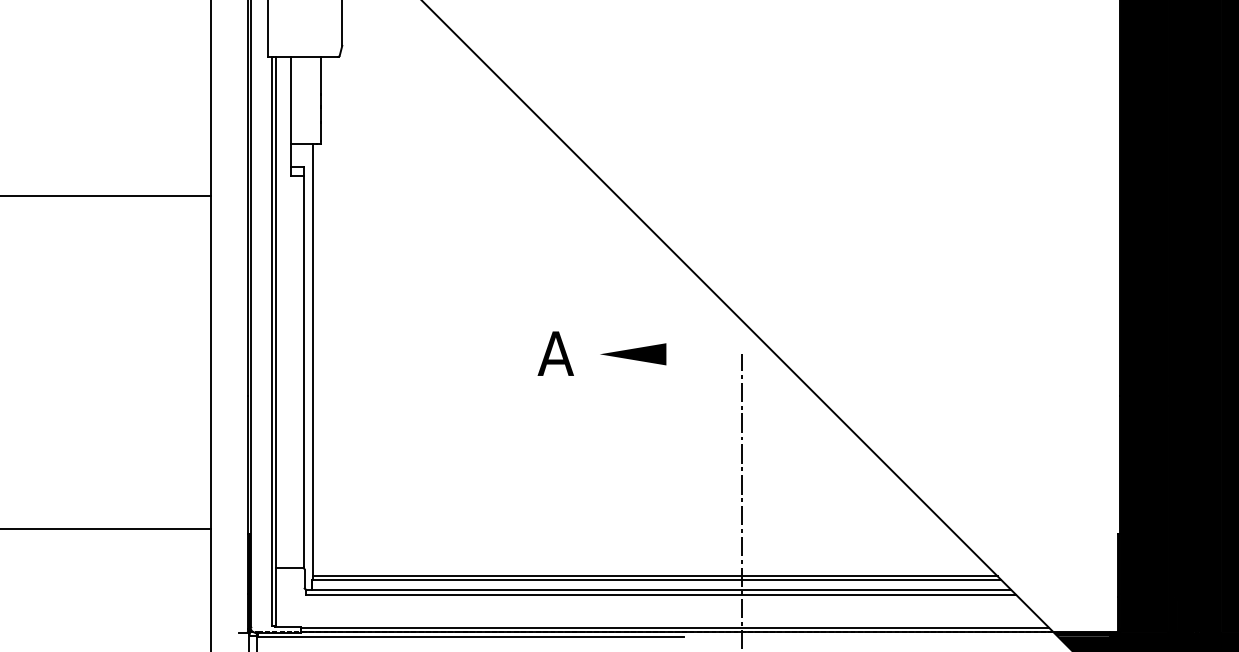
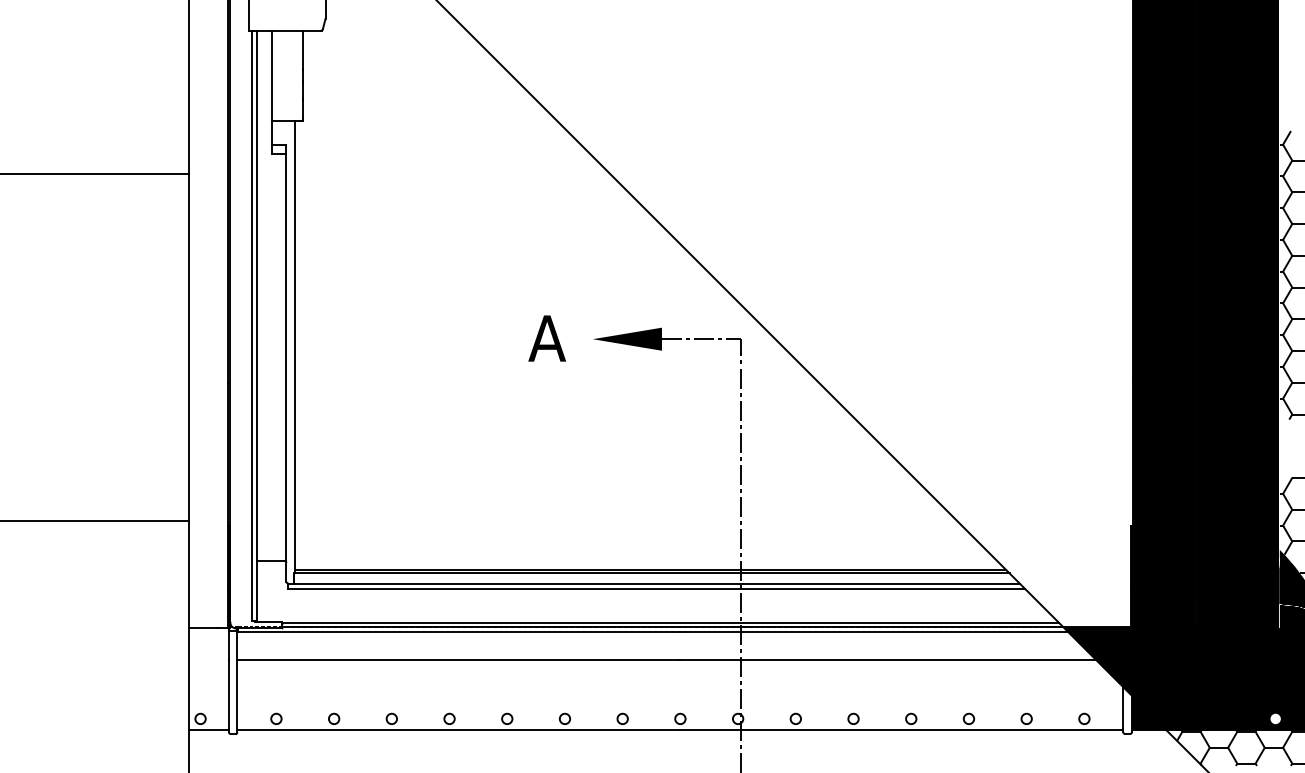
line: (703, 354) -> (700, 339), added
line: (224, 632) -> (203, 627), added
line: (897, 636) -> (901, 632), added

